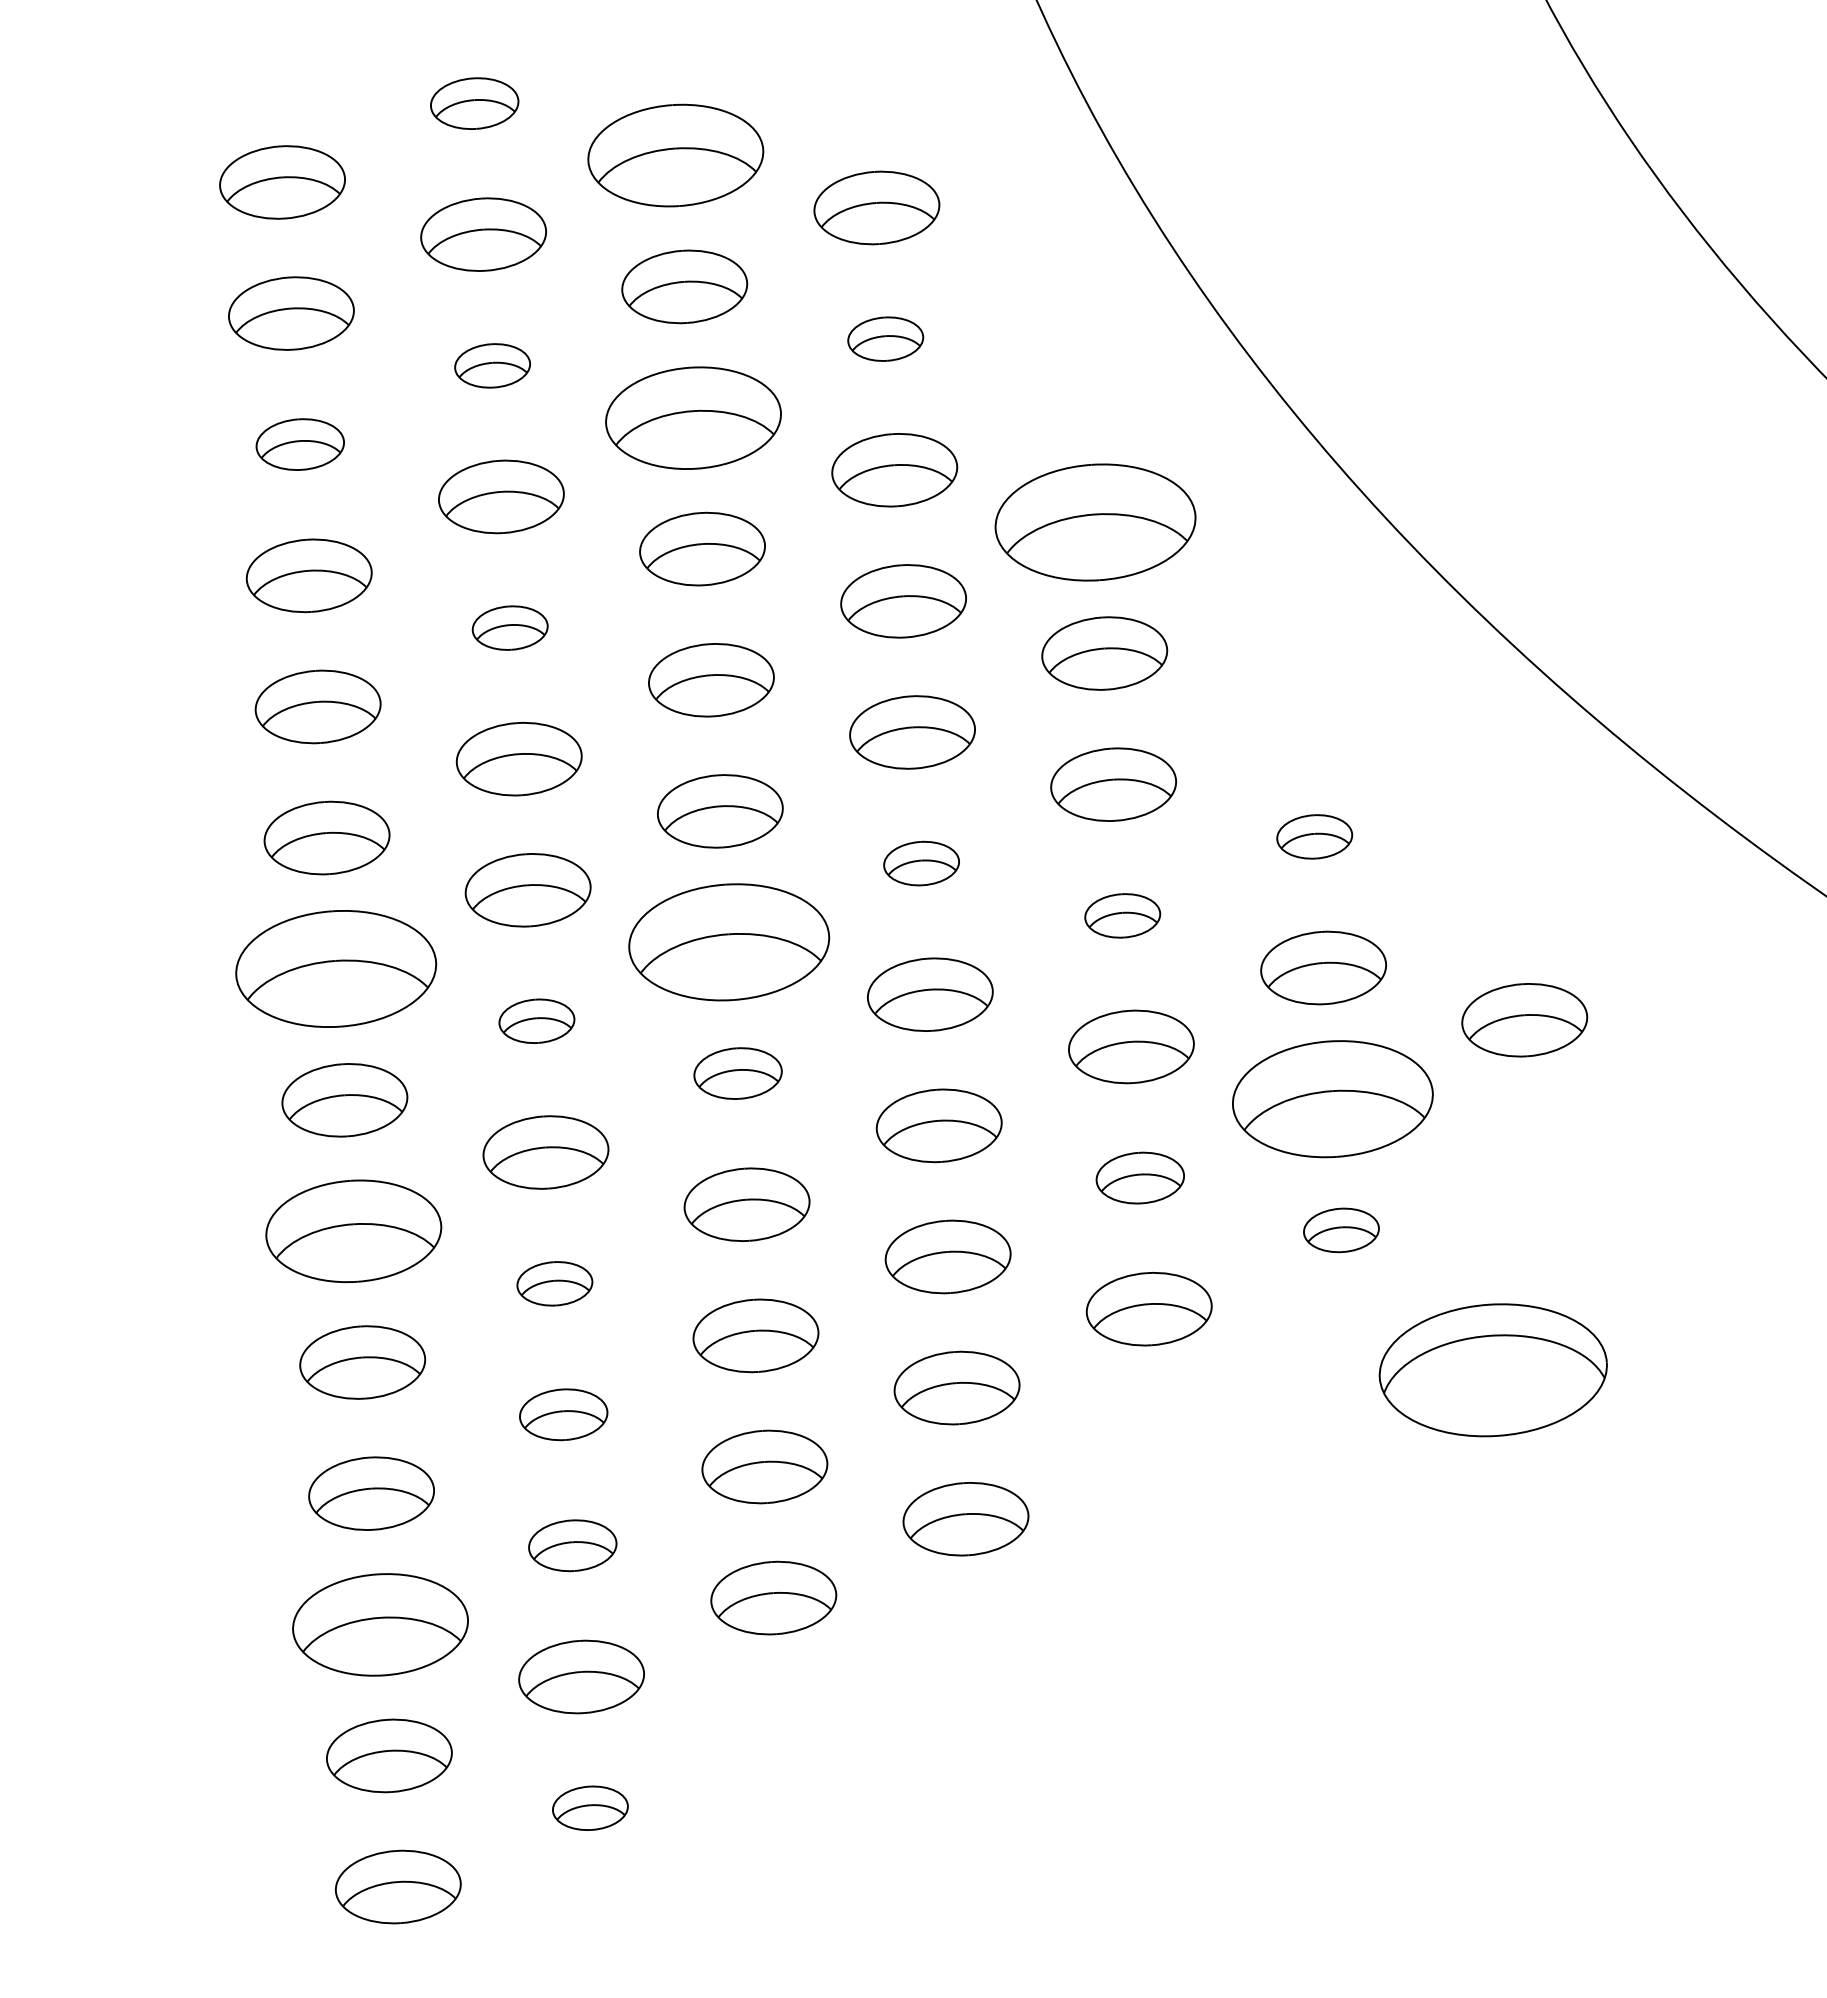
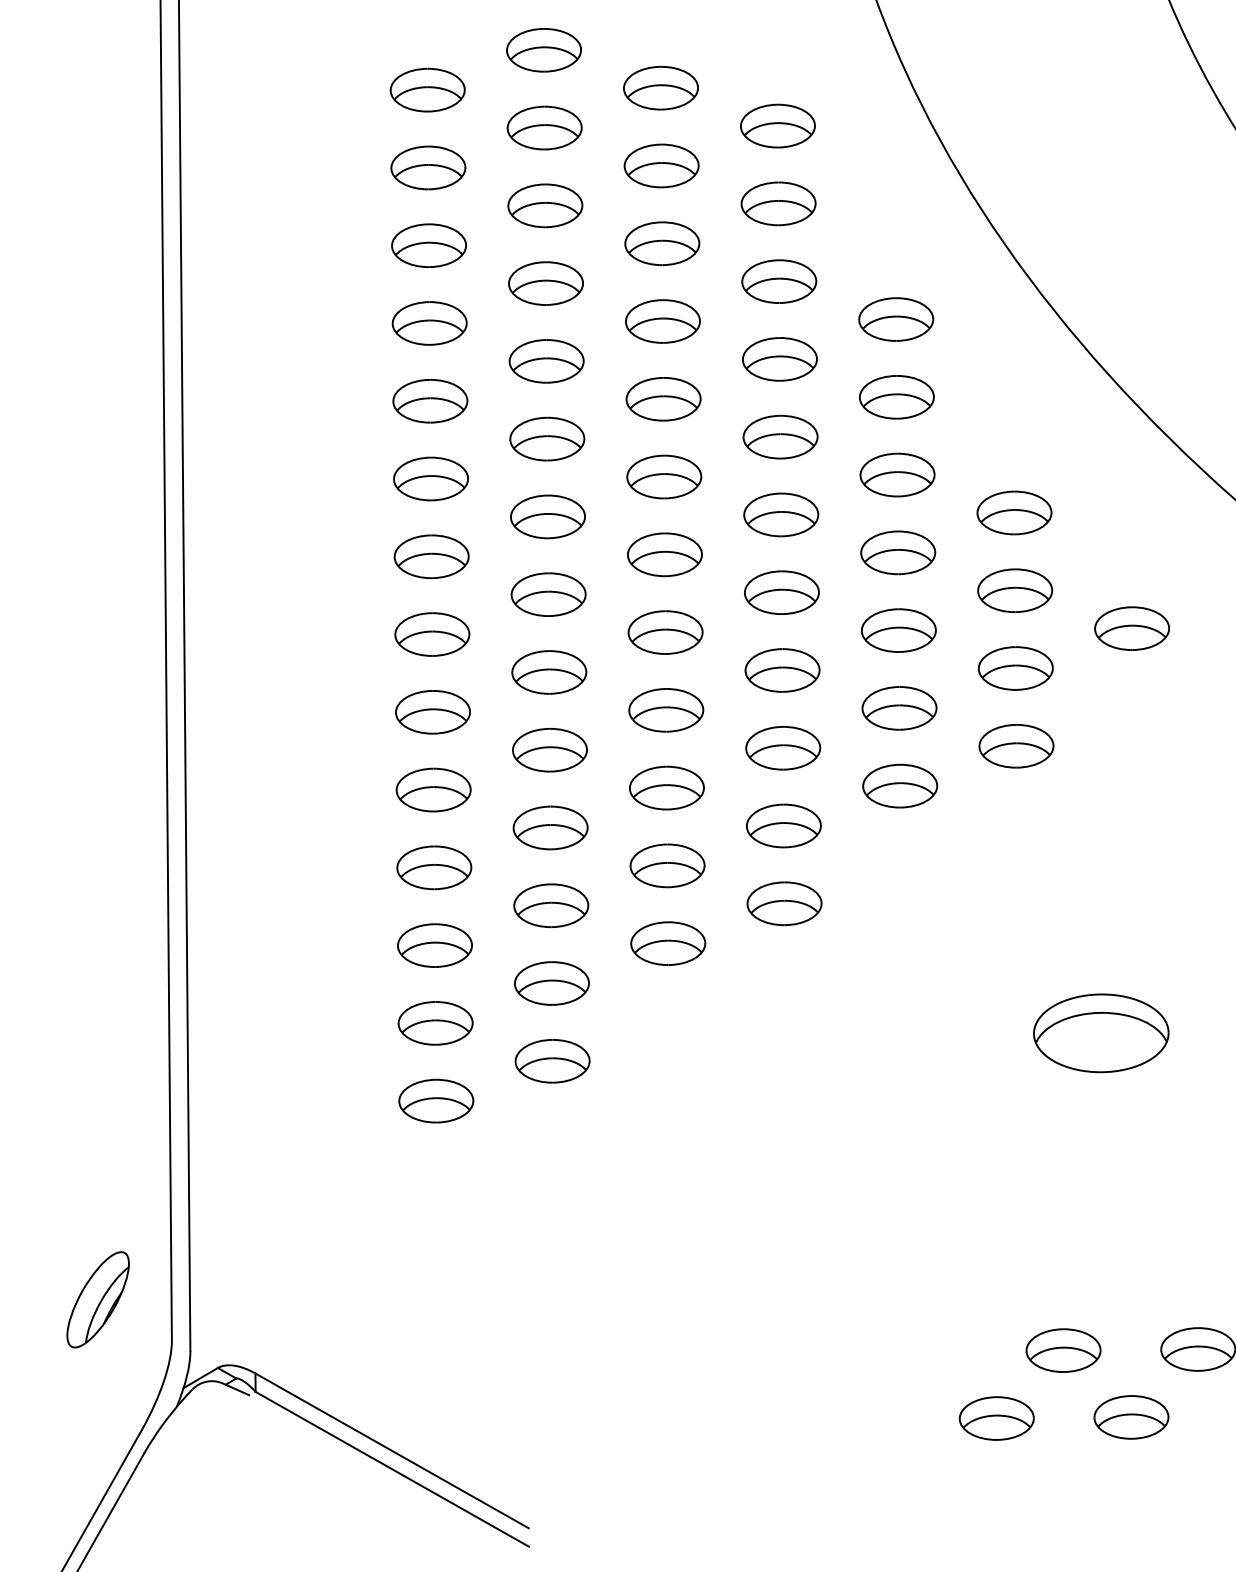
part: (473, 103) -> (543, 50), size x1.43
part: (675, 156) -> (660, 88), size x0.71
part: (885, 338) -> (778, 203), size x1.67
part: (492, 365) -> (545, 205), size x1.67
part: (693, 417) -> (662, 243), size x0.71
part: (299, 444) -> (428, 245), size x1.43
part: (1096, 522) -> (896, 319), size x0.62
part: (510, 628) -> (546, 361), size x1.67
part: (1314, 836) -> (1014, 512), size x1.67
part: (921, 862) -> (781, 514), size x1.67
part: (1122, 915) -> (898, 552), size x1.67
part: (728, 942) -> (664, 554), size x0.62
part: (335, 968) -> (431, 556), size x0.62
part: (536, 1021) -> (548, 594), size x1.67
part: (737, 1073) -> (665, 632), size x1.43
part: (1331, 1099) -> (1015, 668), size x0.62
part: (1140, 1178) -> (899, 708), size x1.43
part: (1341, 1230) -> (1016, 746), size x1.67
part: (352, 1231) -> (432, 712), size x0.71
part: (554, 1284) -> (549, 750), size x1.67
part: (1493, 1370) -> (1101, 1033), moved
part: (563, 1413) -> (550, 827), size x1.43
part: (573, 1545) -> (551, 905), size x1.43
part: (379, 1624) -> (434, 945), size x0.71
part: (590, 1808) -> (552, 1061), size x1.67

